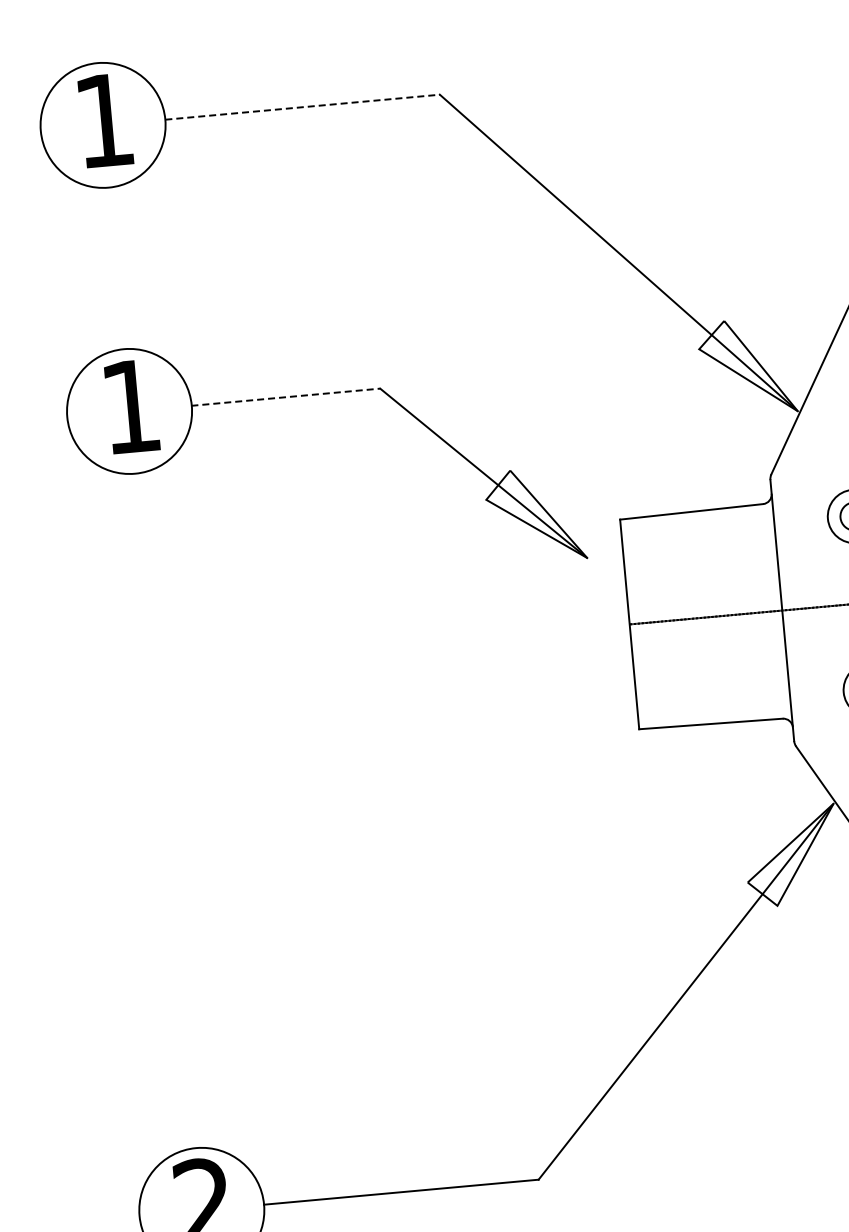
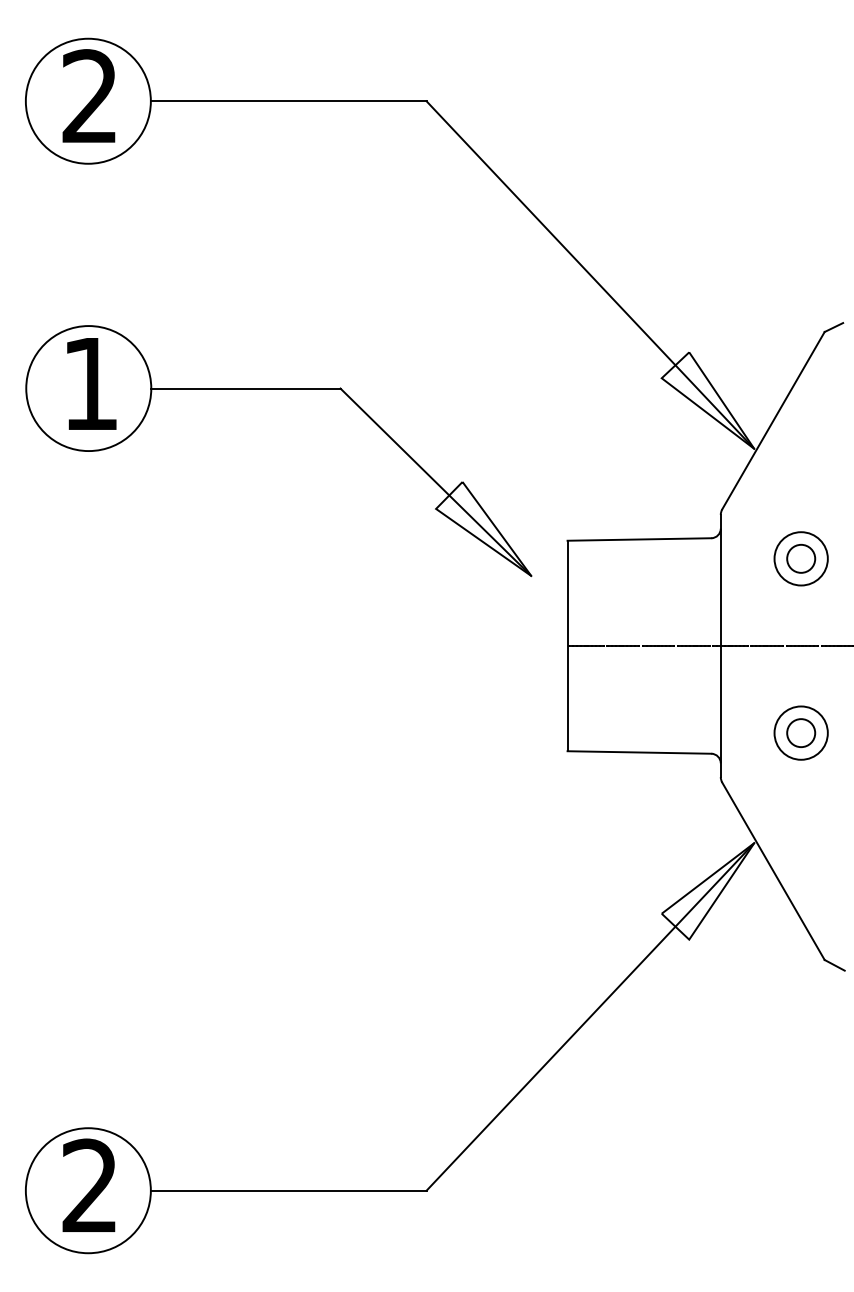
line: (302, 107) -> (288, 101), dashed -> solid
text: (103, 119) -> (89, 95), 1 -> 2
line: (285, 397) -> (245, 388), dashed -> solid

